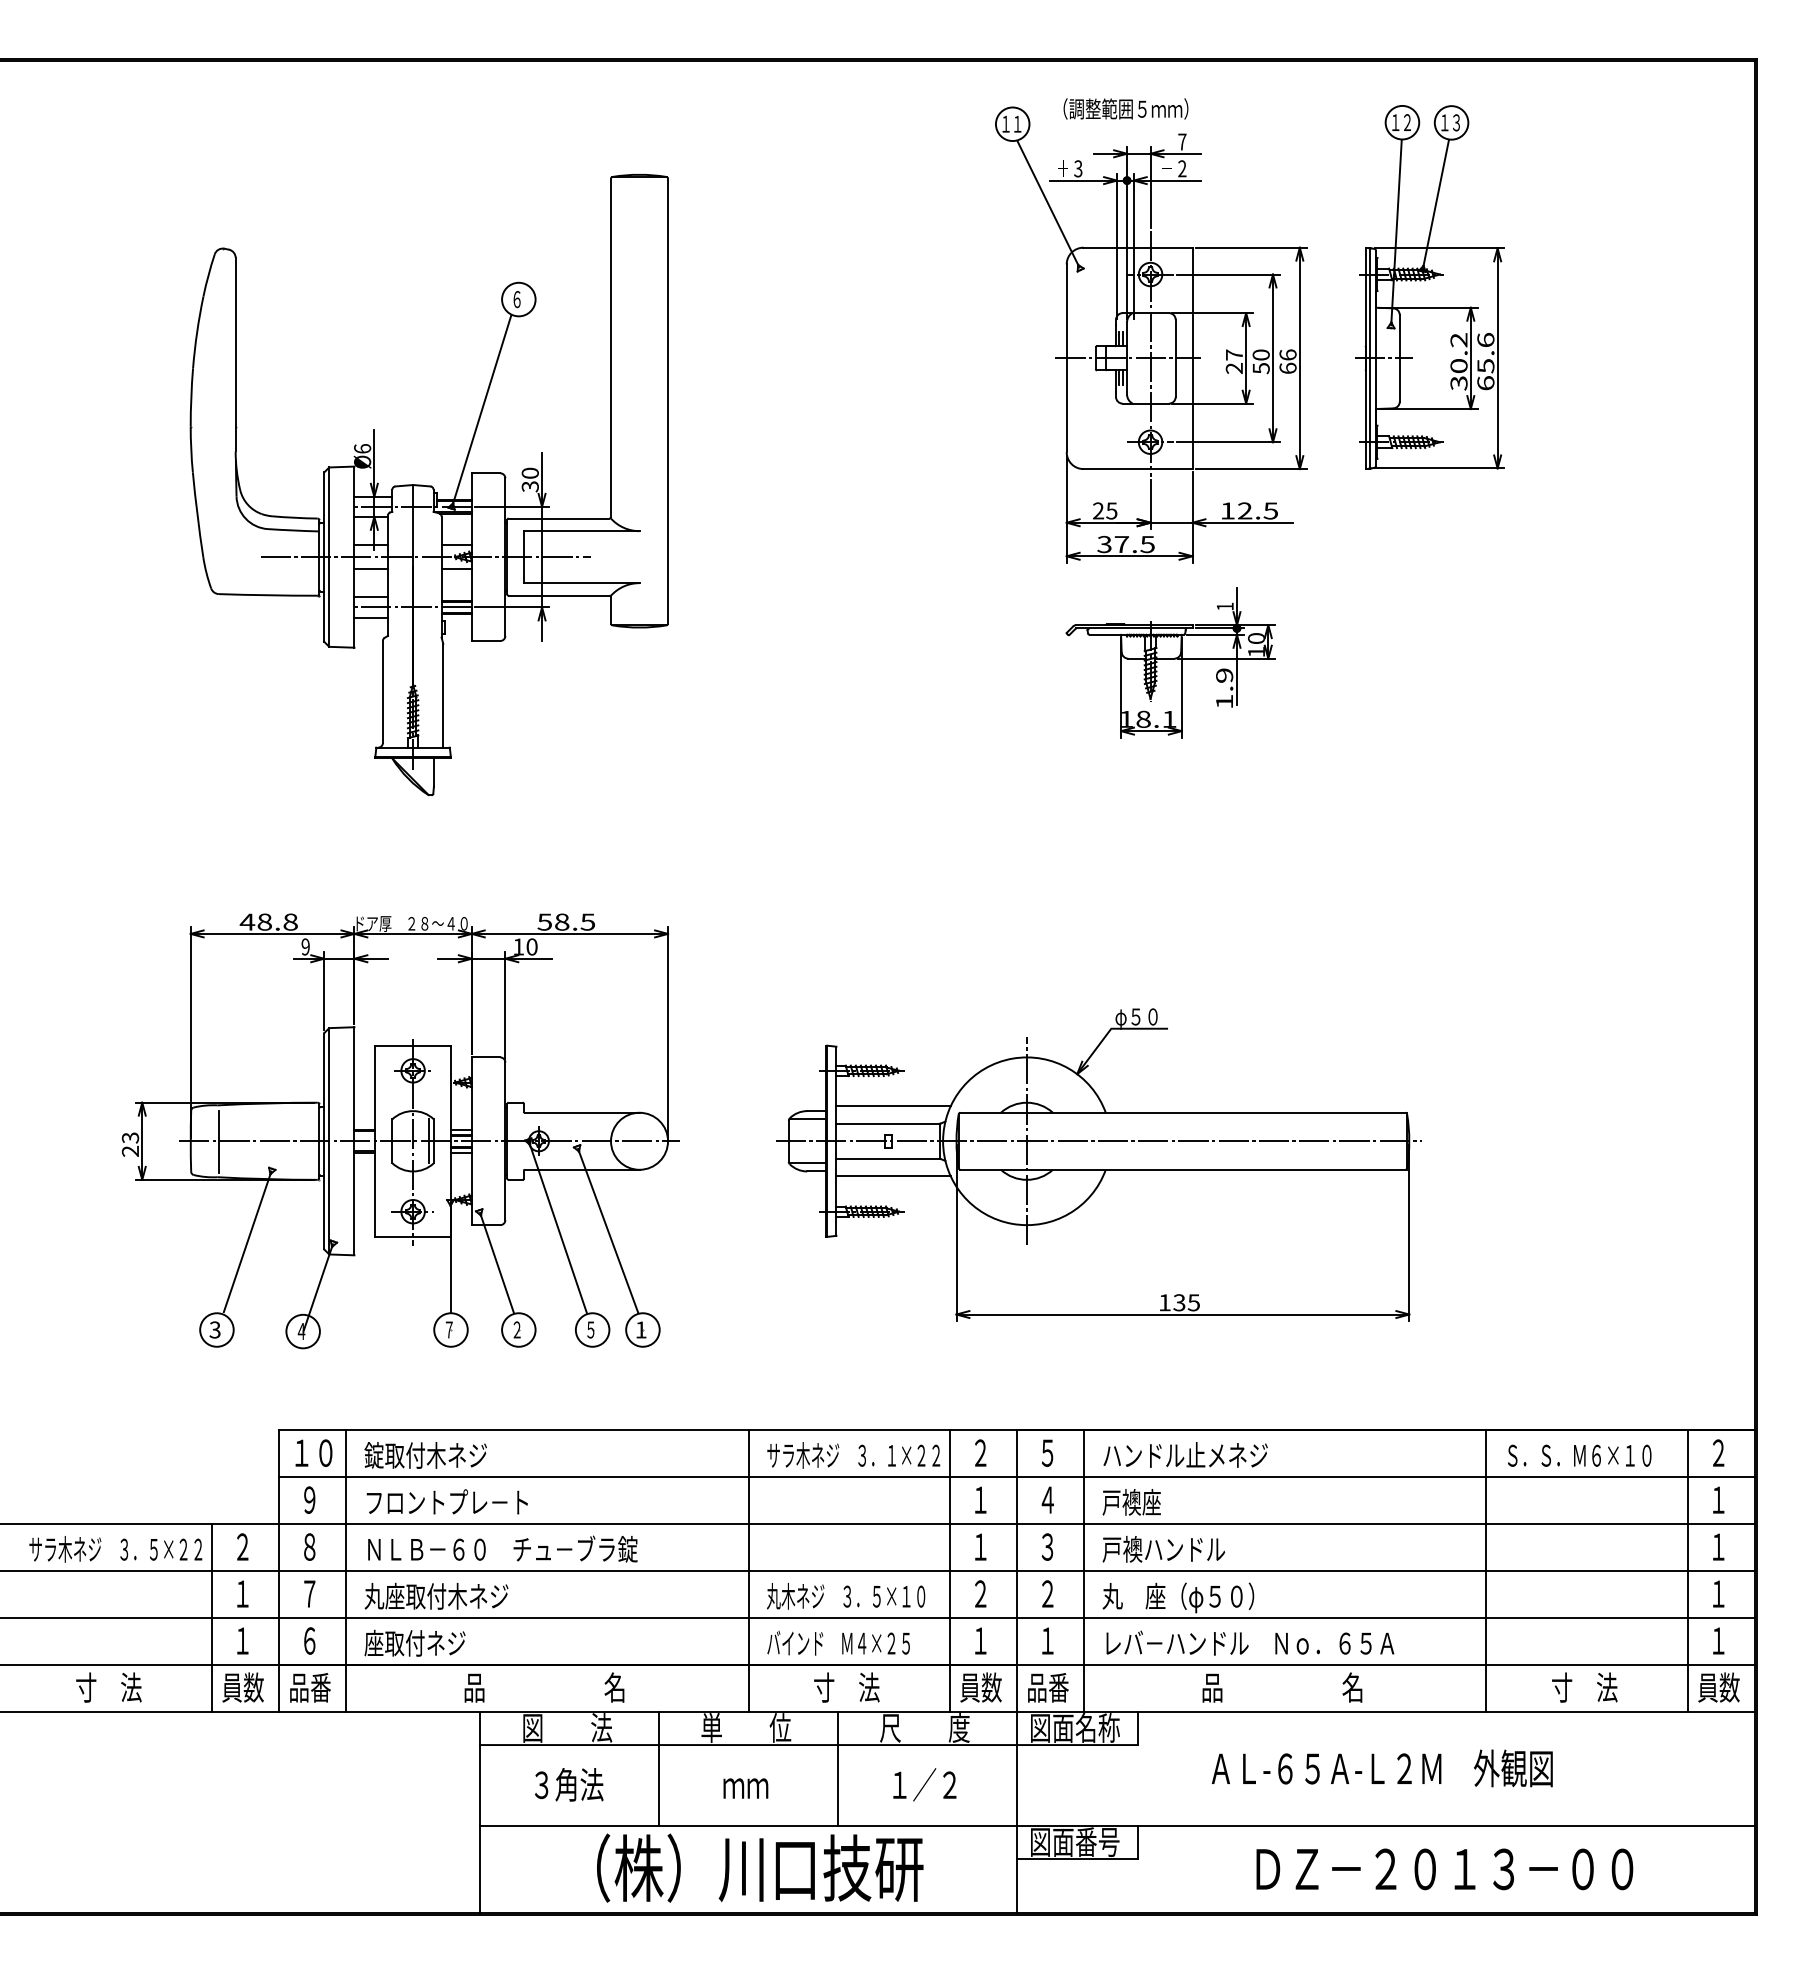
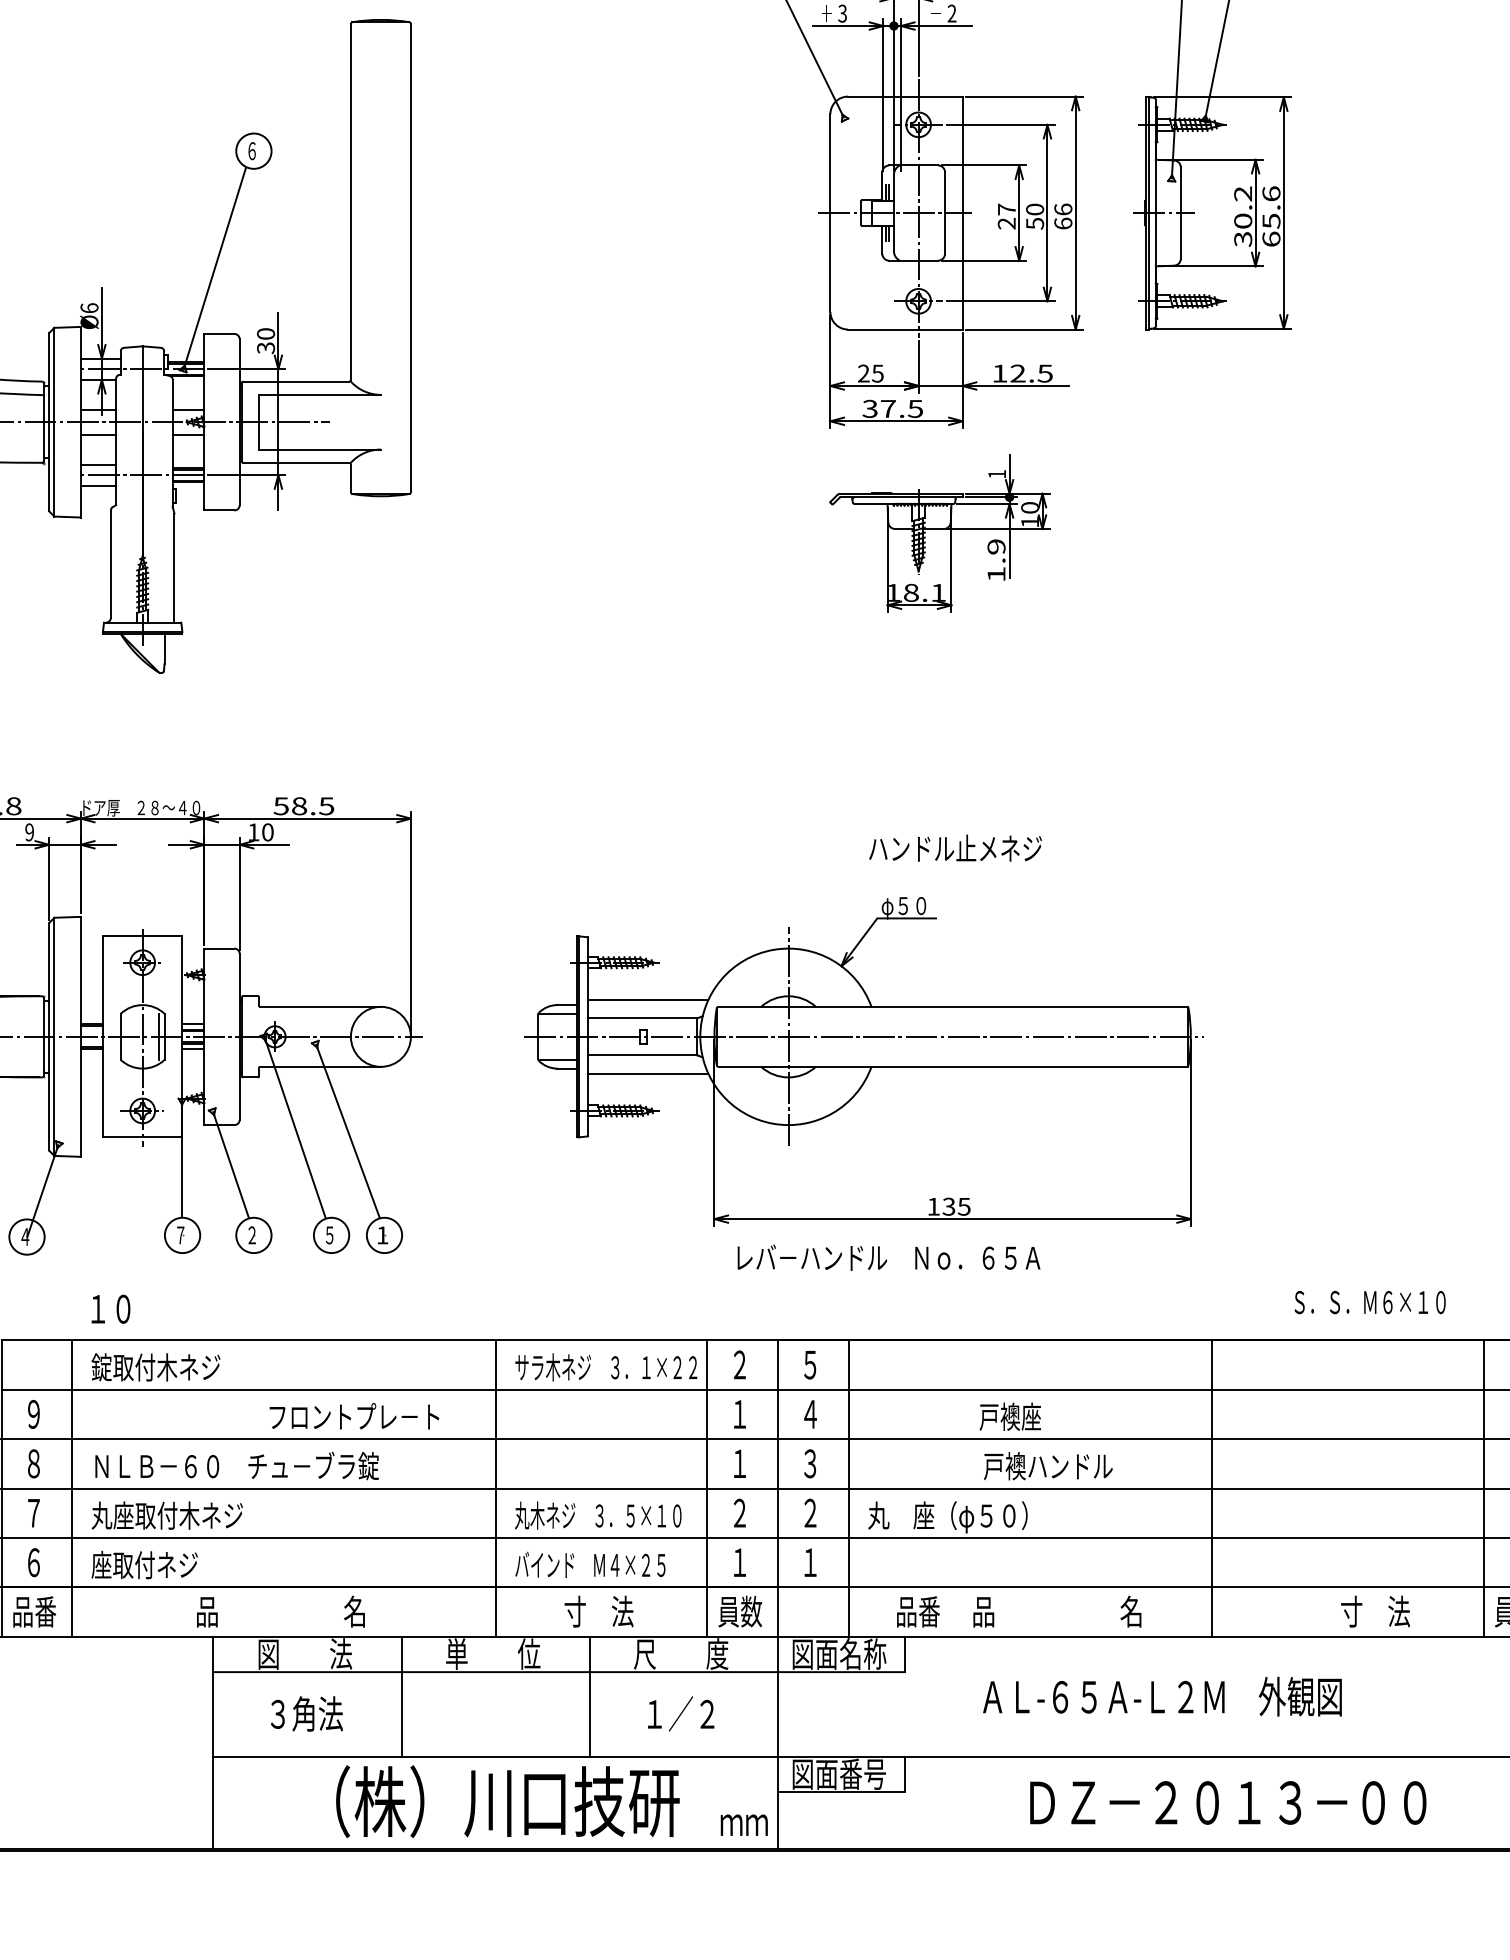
text: (313, 1452) -> (110, 1308), moved
text: (1185, 1454) -> (955, 847), moved
text: (1579, 1455) -> (1369, 1302), moved
text: (446, 1501) -> (353, 1415), moved
text: (1131, 1502) -> (1010, 1416), moved
text: (1163, 1549) -> (1047, 1466), moved
line: (1486, 1570) -> (1212, 1488), moved
text: (1250, 1642) -> (889, 1256), moved
text: (1048, 1687) -> (918, 1611), moved
text: (745, 1788) -> (743, 1825), moved

